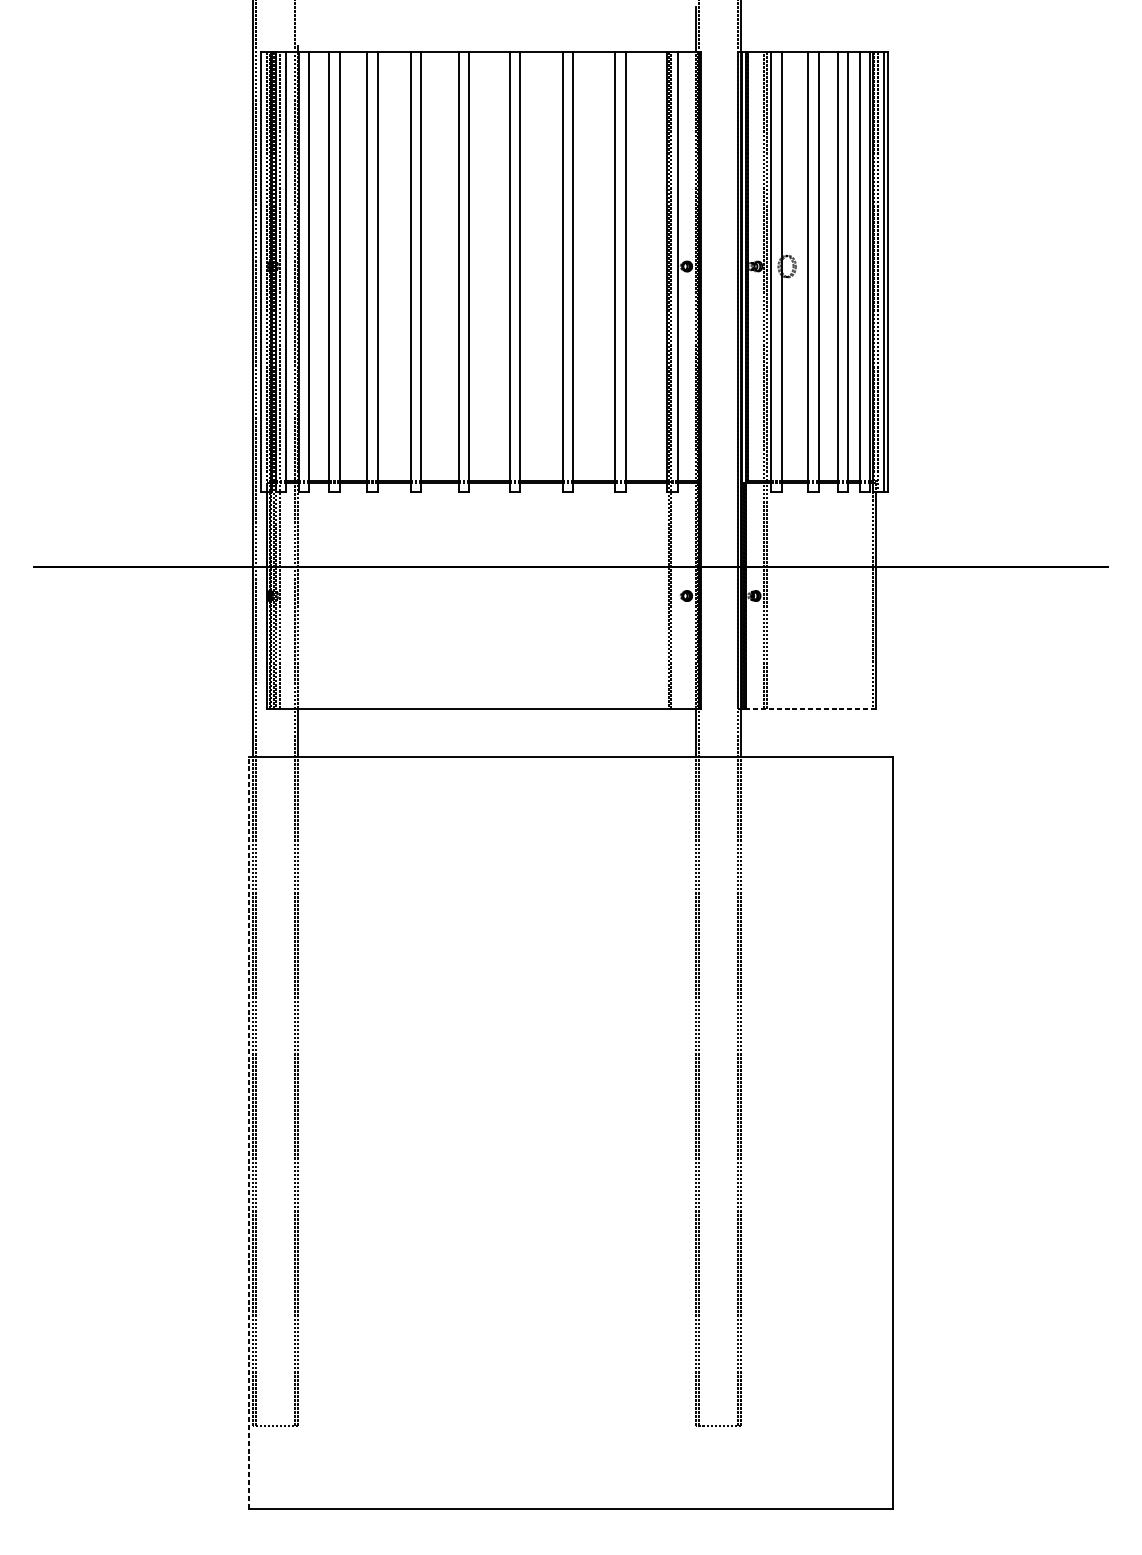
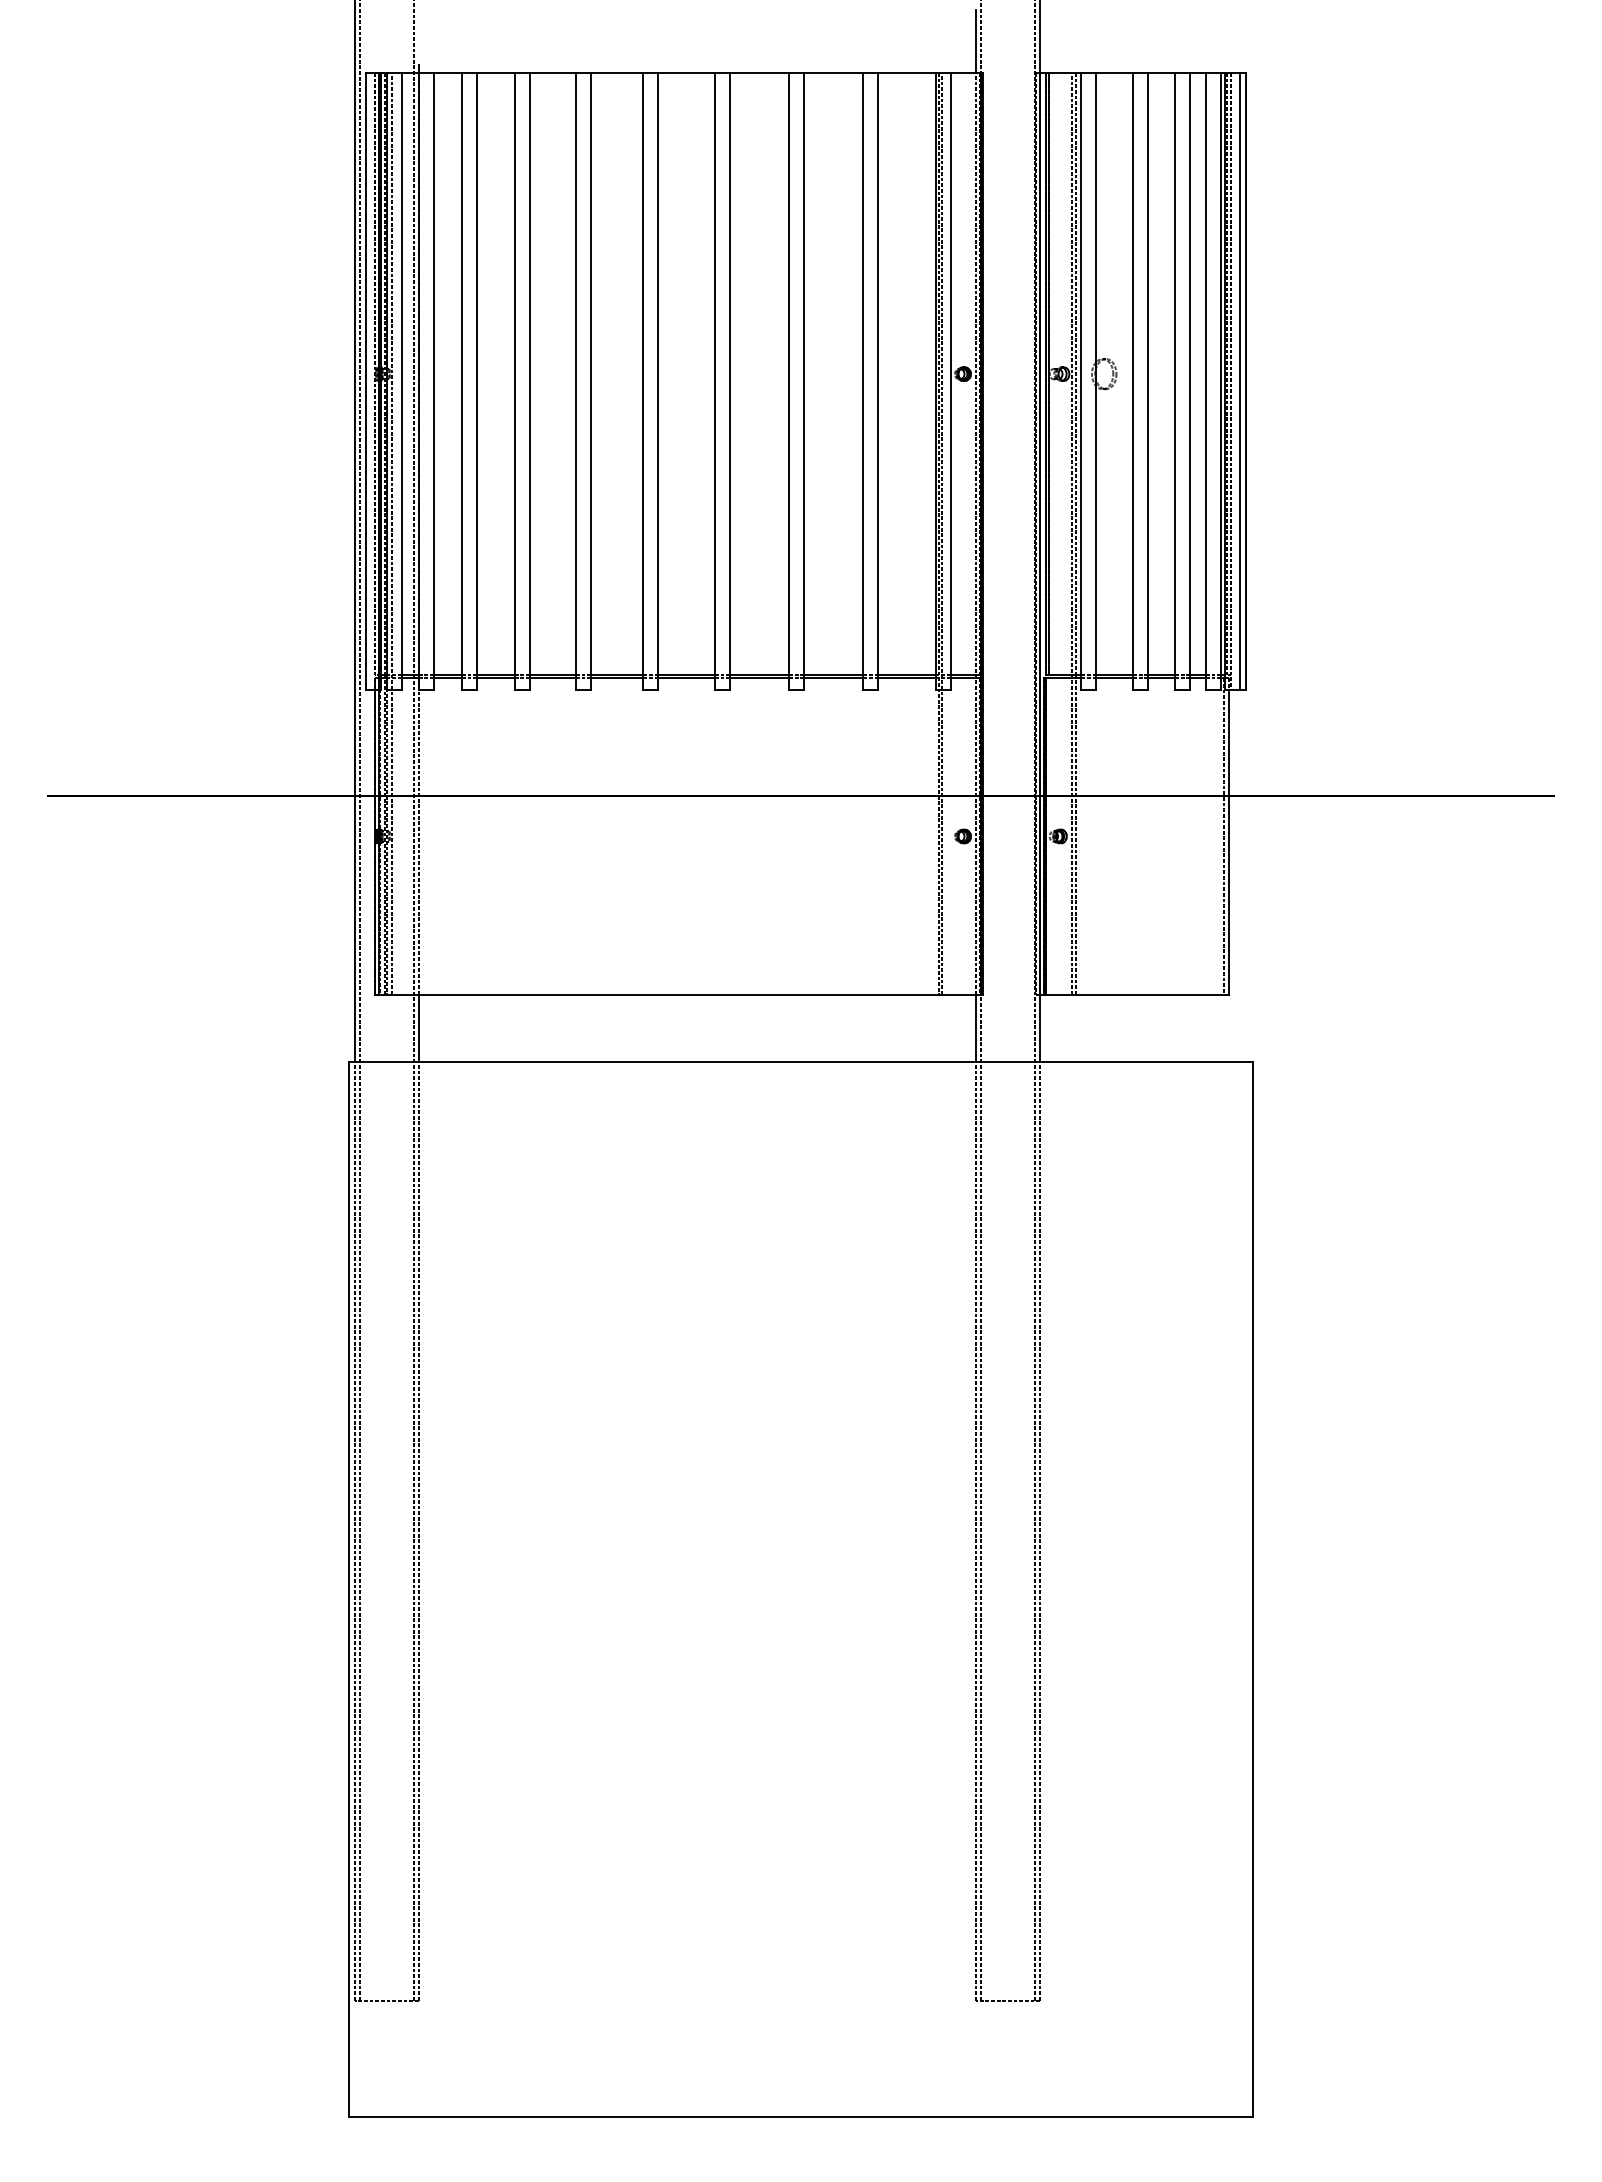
line: (810, 708) -> (1137, 994), dashed -> solid
line: (249, 1132) -> (349, 1588), dashed -> solid

